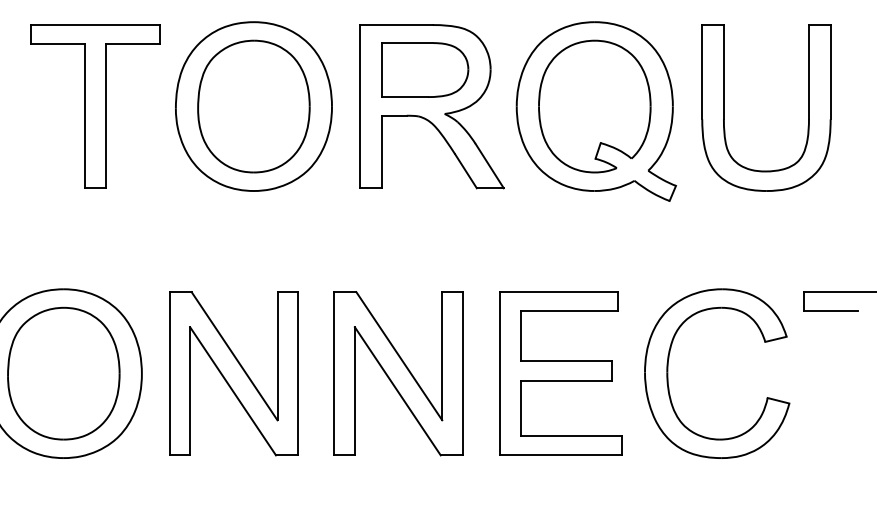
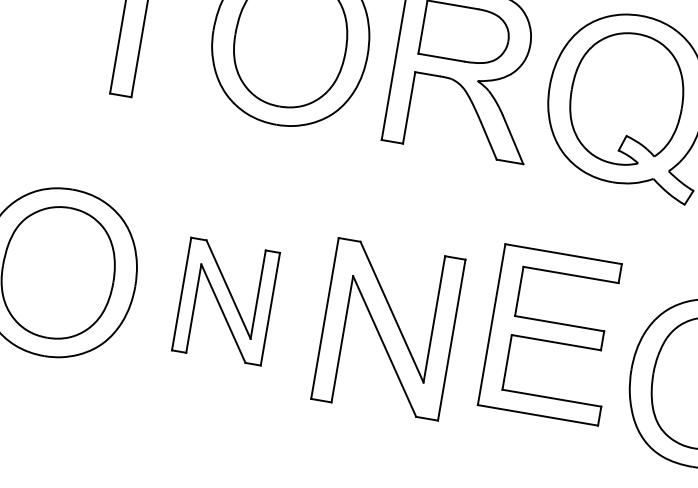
part: (233, 373) -> (225, 301), size x0.7
part: (560, 373) -> (551, 334), moved

